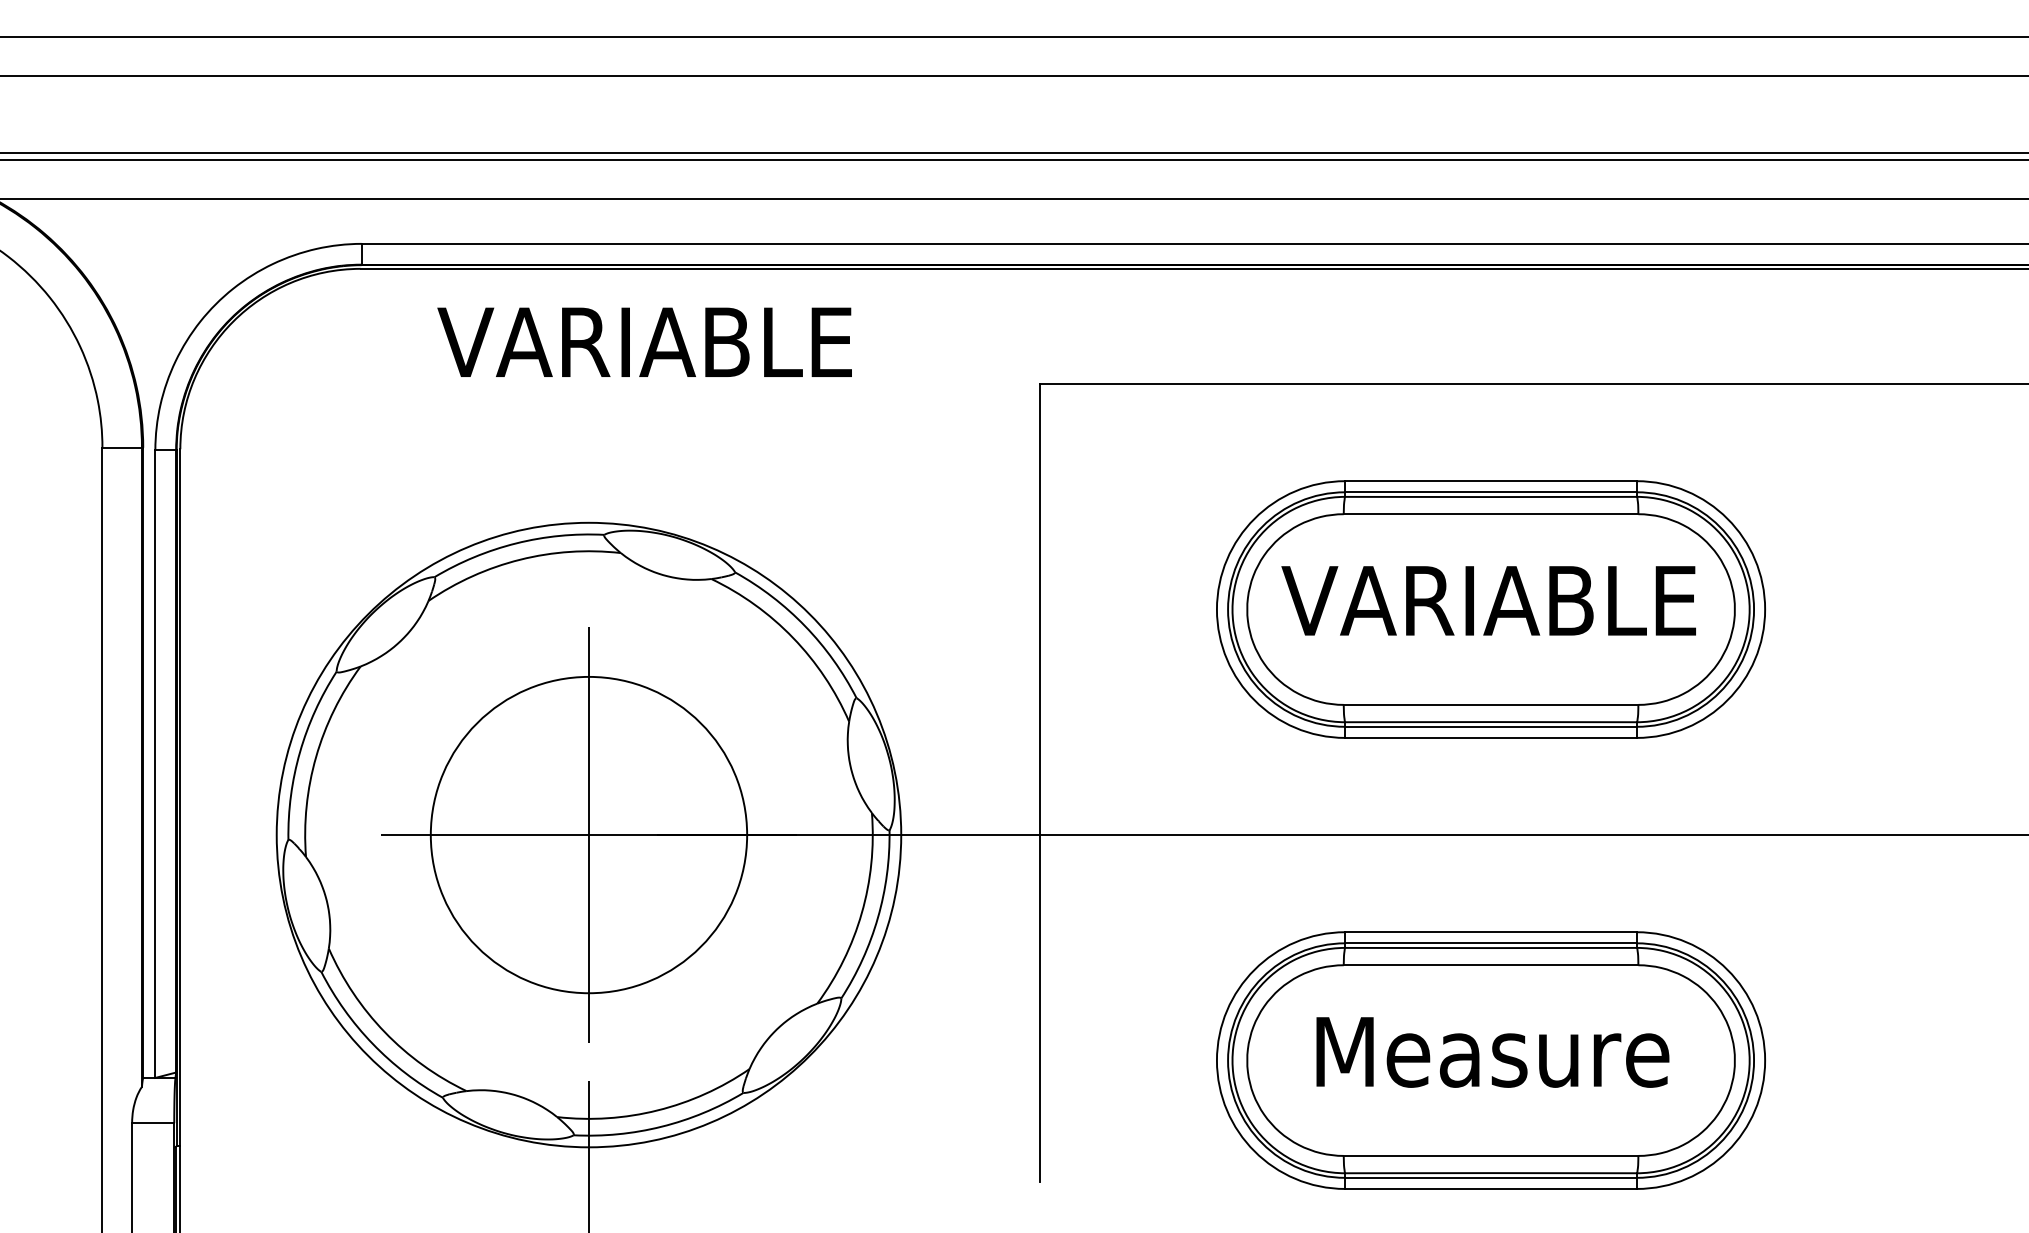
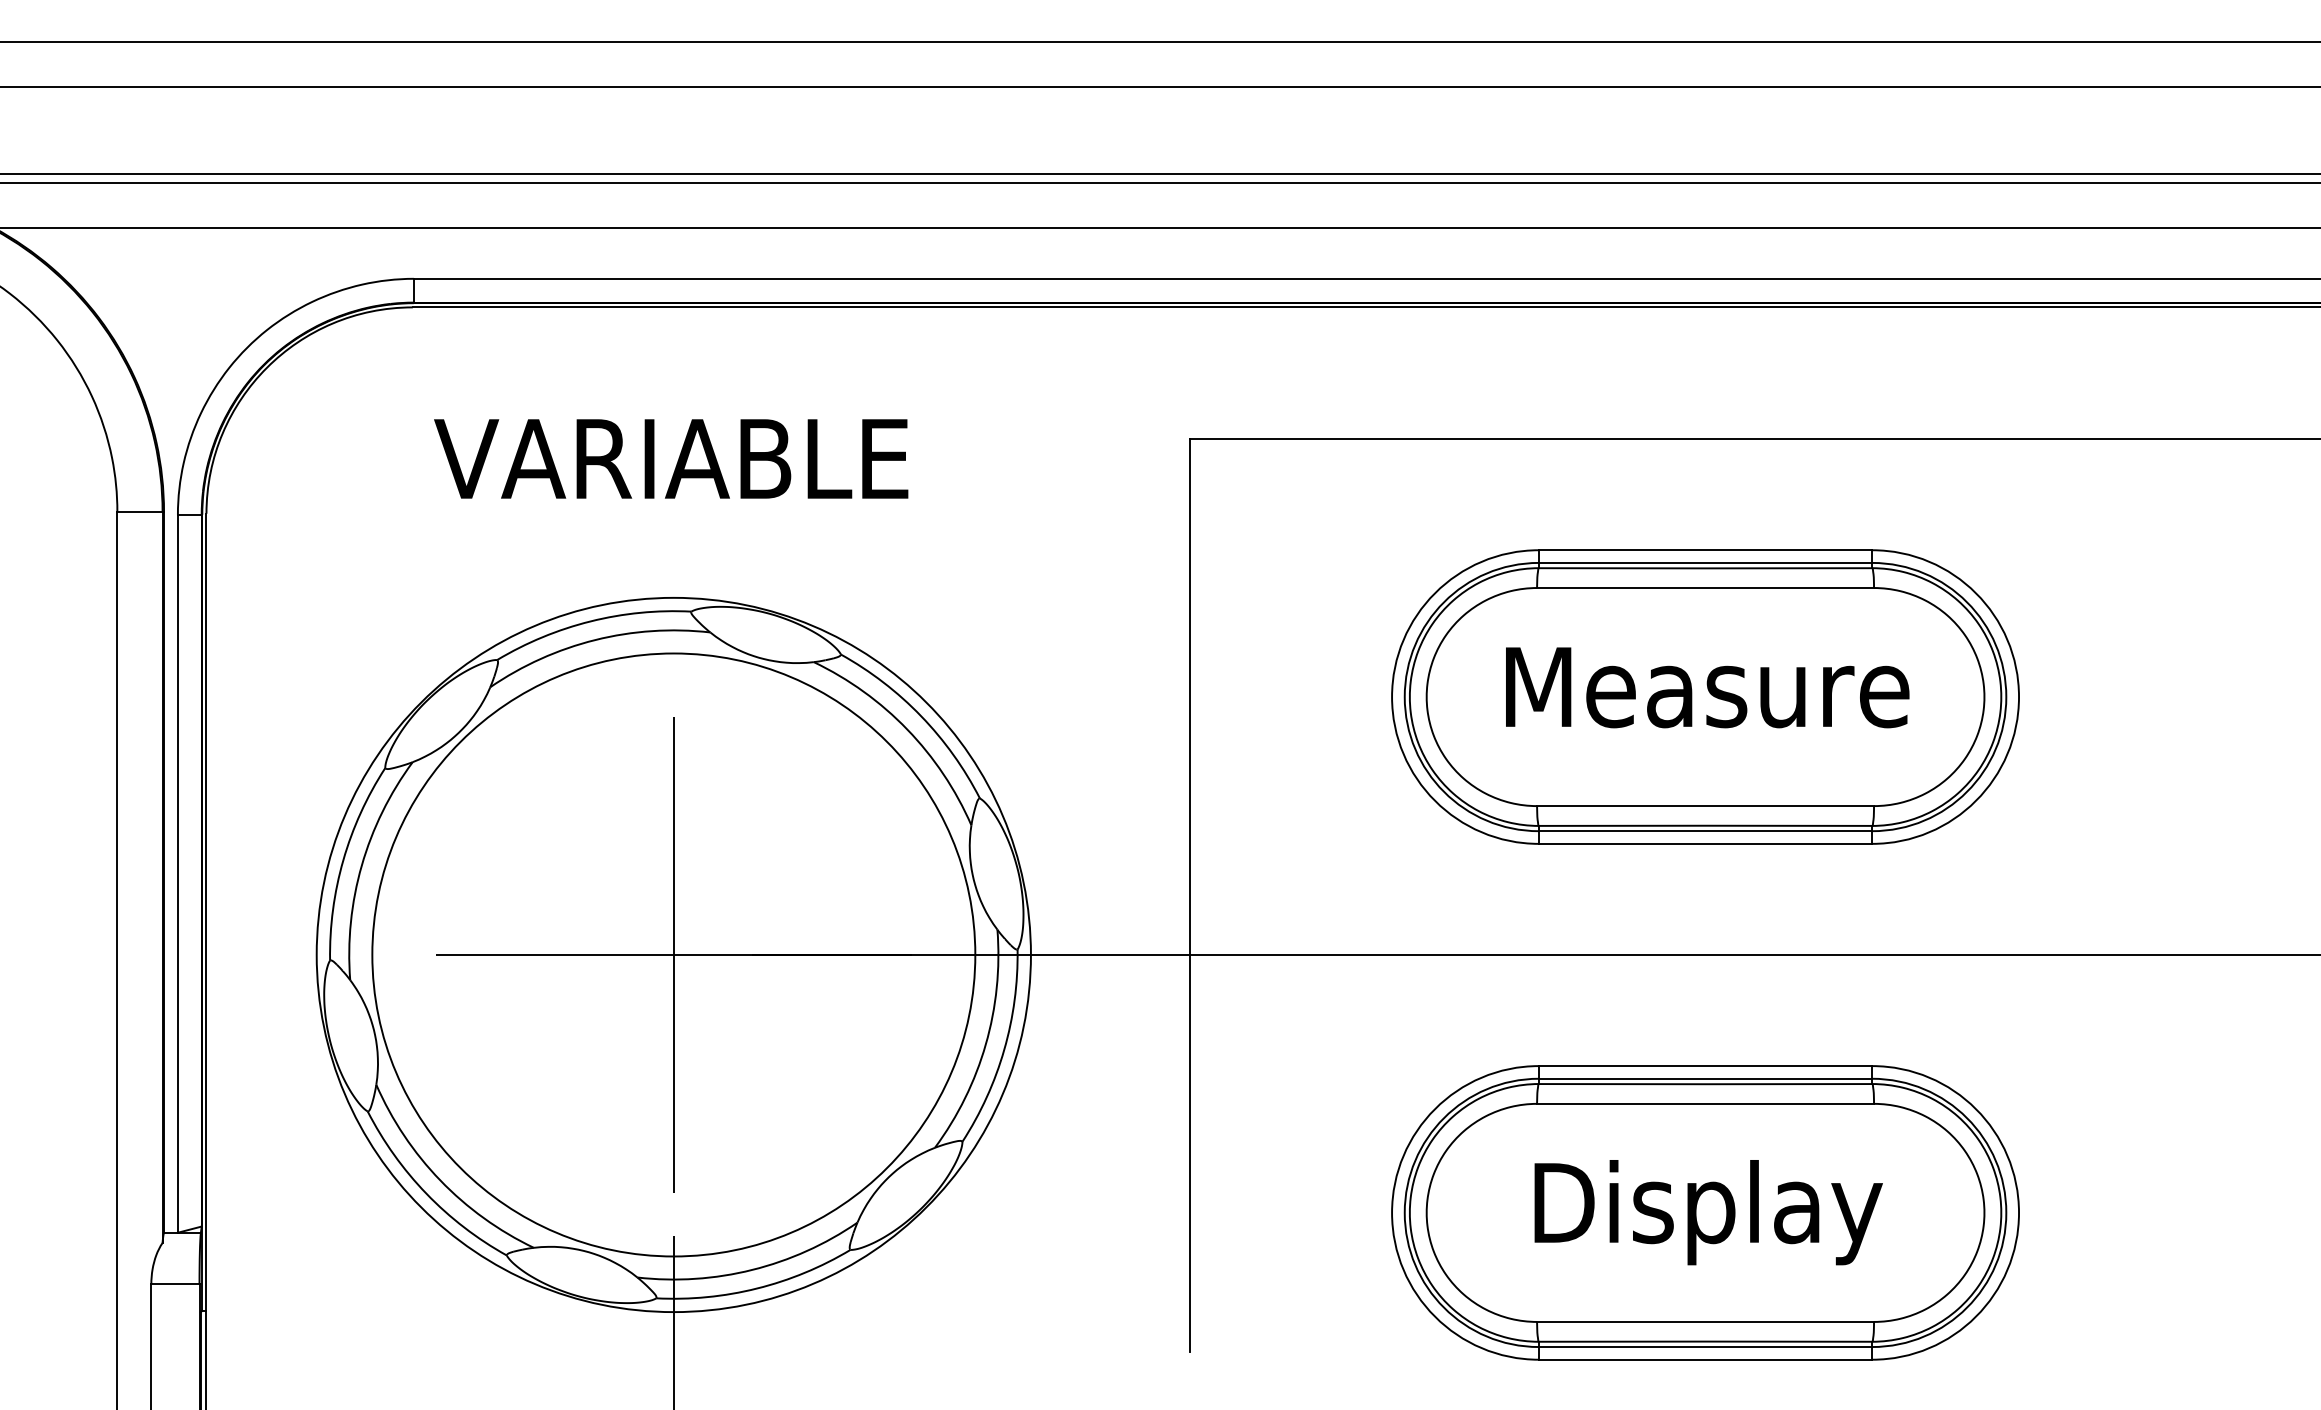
text: (644, 341) -> (670, 457), moved
text: (1488, 601) -> (1702, 687), VARIABLE -> Measure
circle: (588, 834) -> (673, 954), size x1.67
text: (1492, 1060) -> (1707, 1212), Measure -> Display

